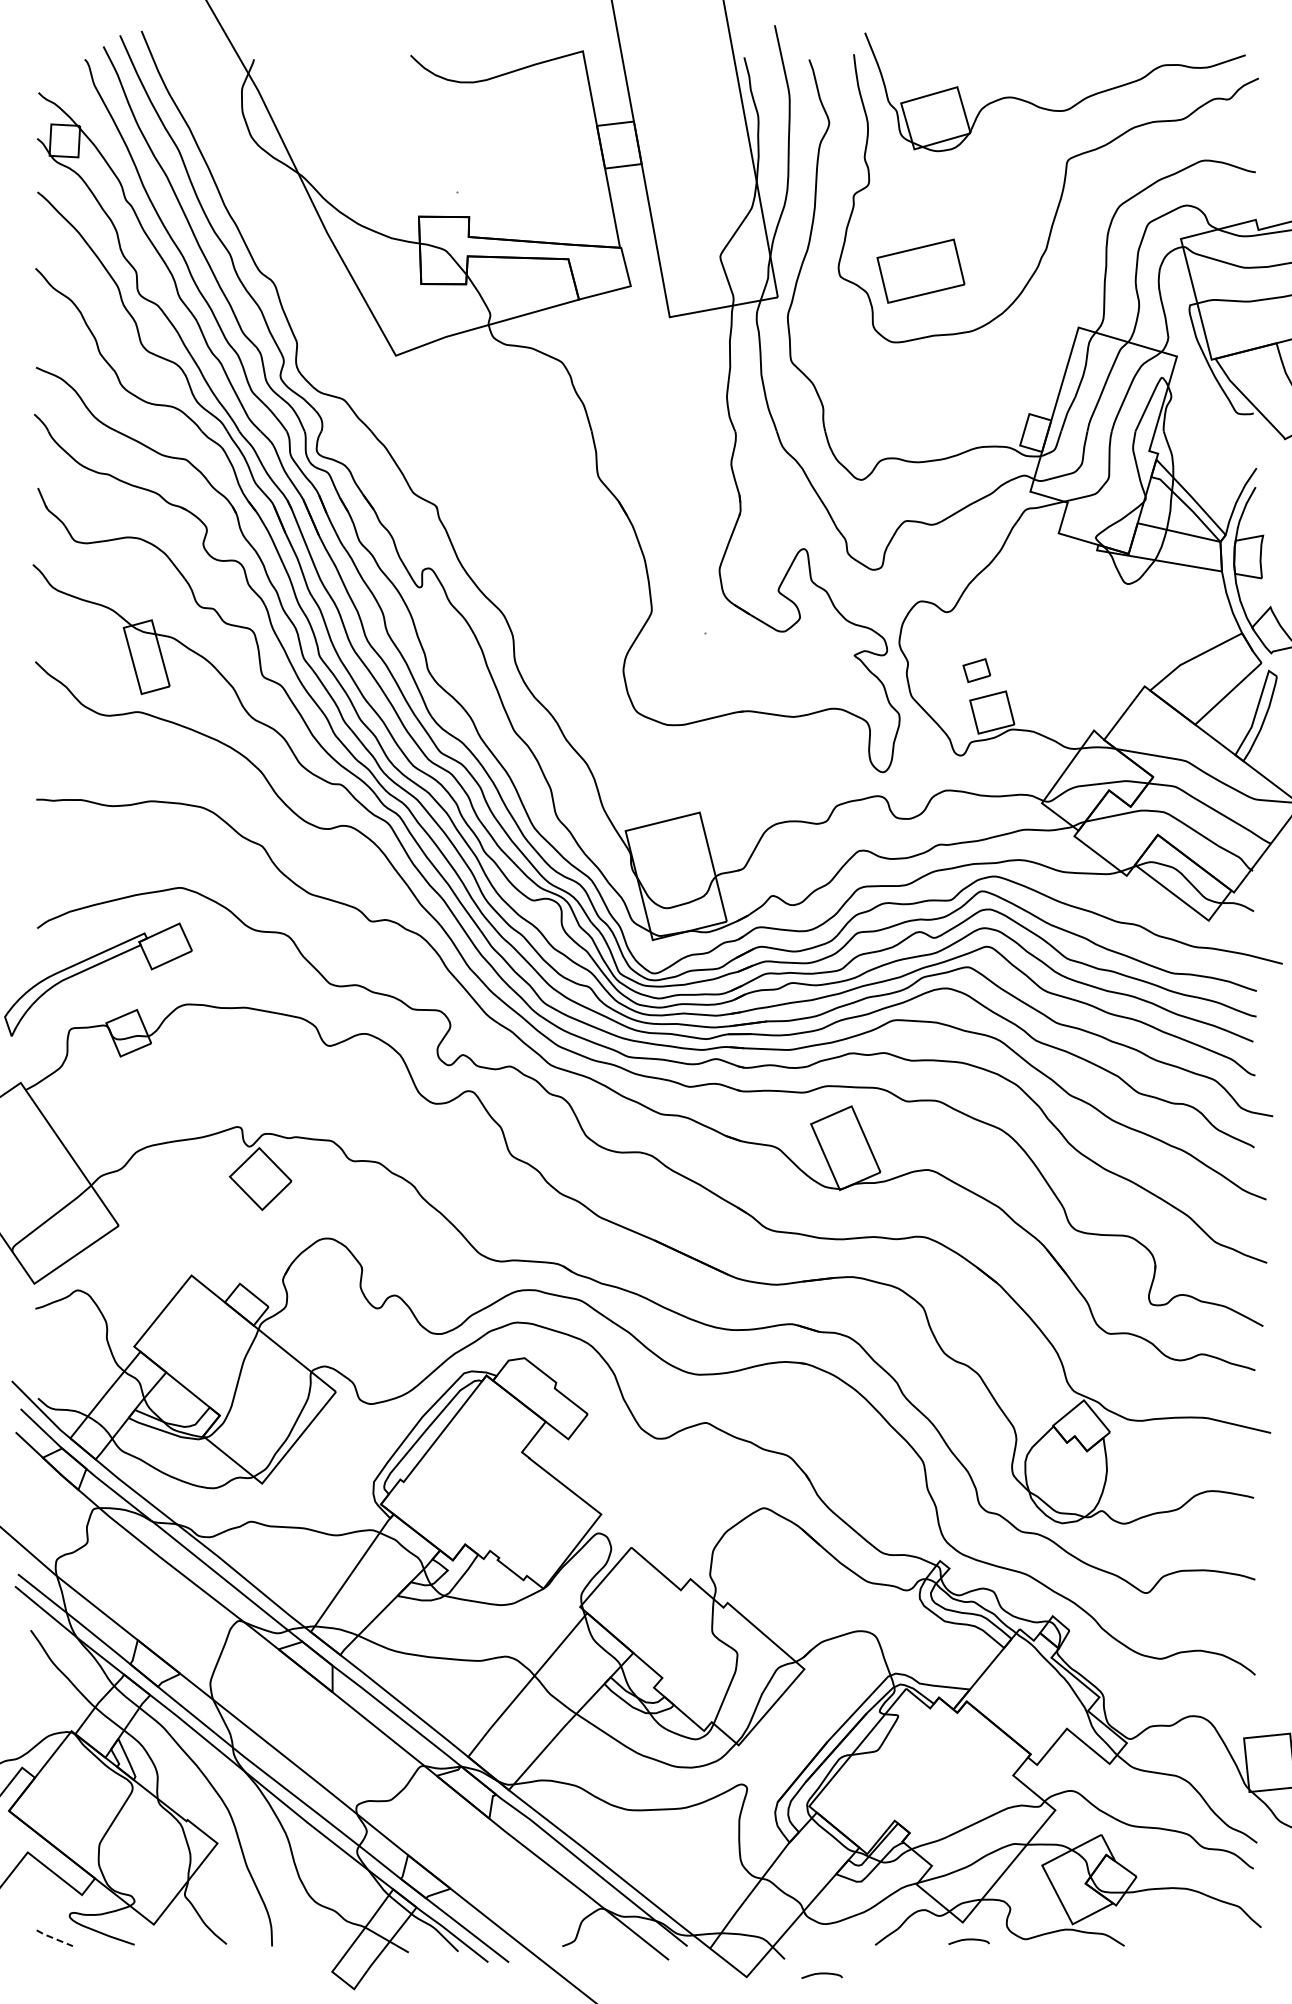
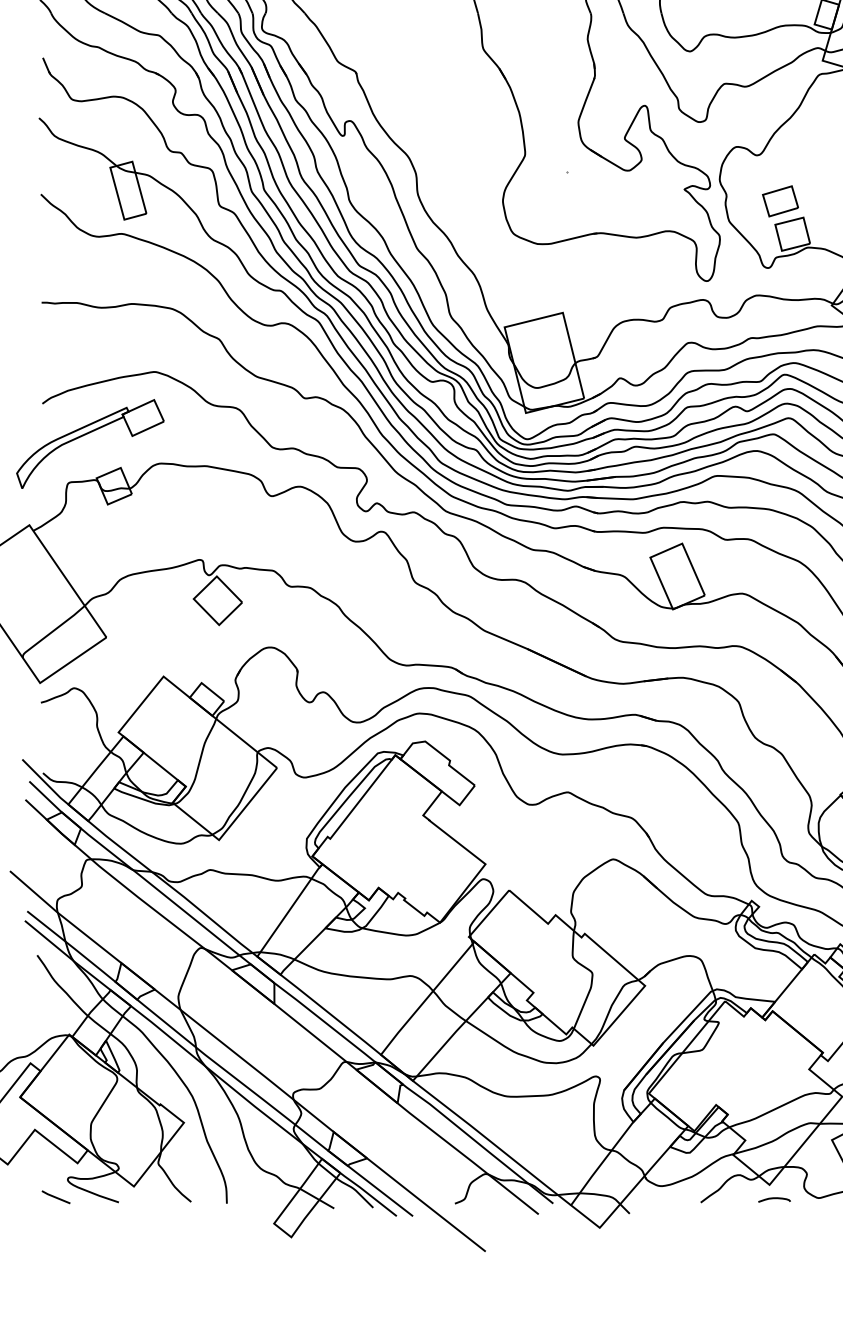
part: (976, 670) -> (780, 201), size x1.67
line: (54, 1938) -> (55, 1197), dashed -> solid
curve: (821, 1974) -> (658, 1225), removed

